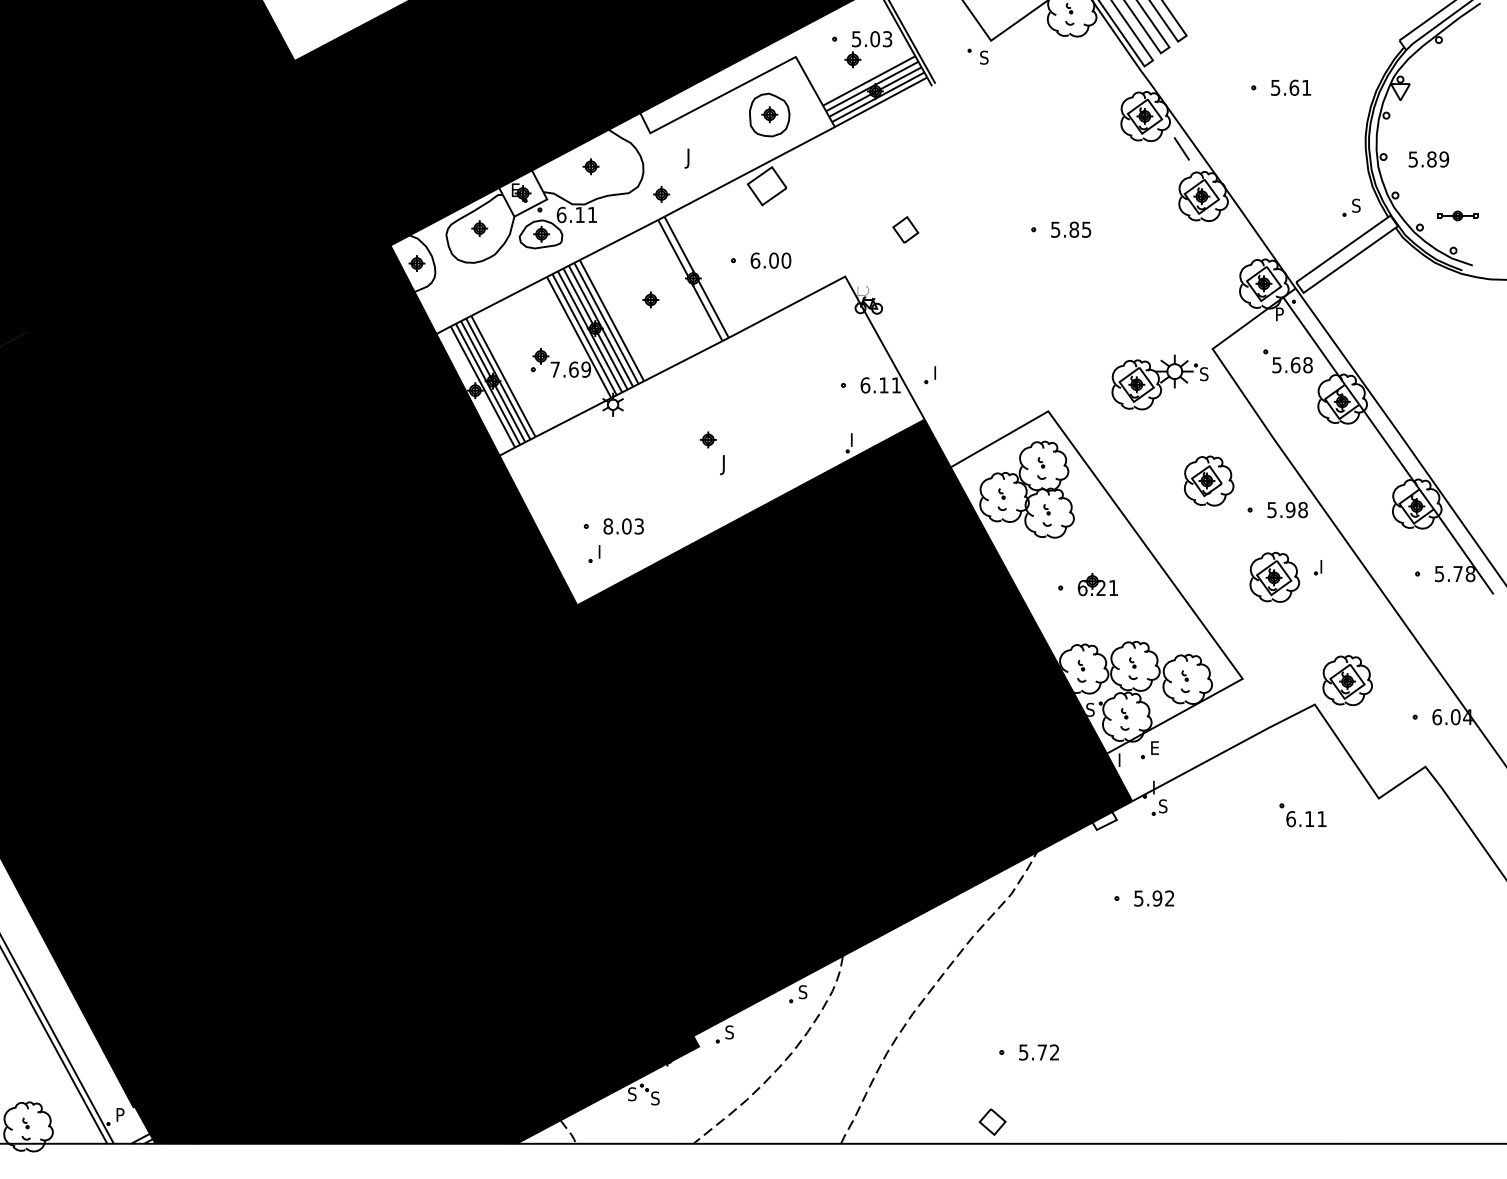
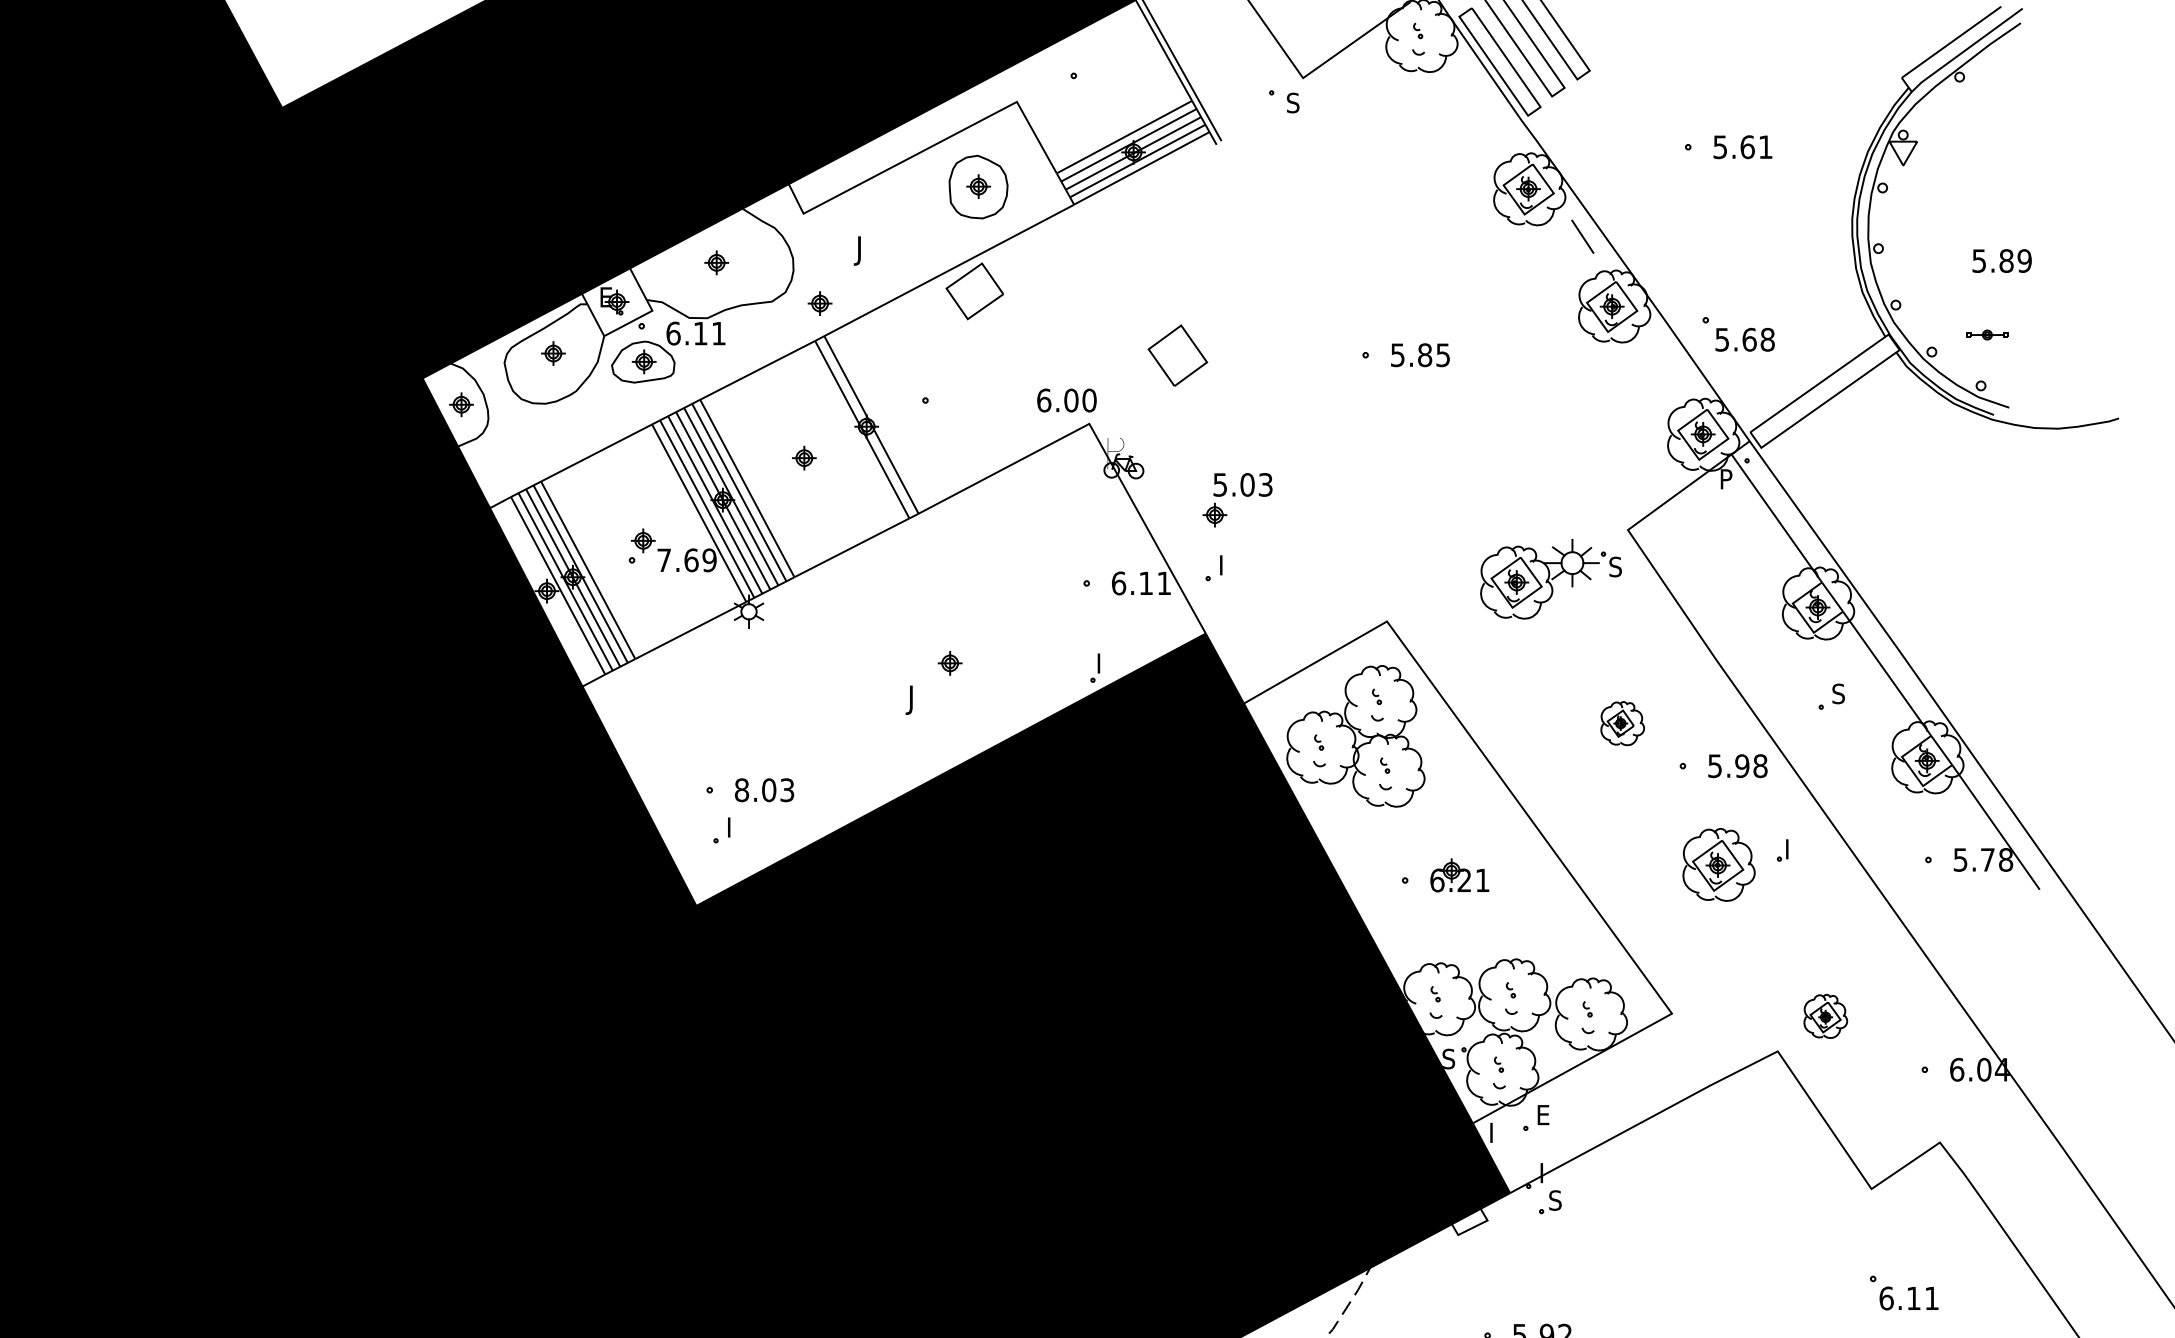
part: (868, 49) -> (1237, 499), moved
text: (1428, 159) -> (2001, 261), moved
part: (1351, 207) -> (1831, 696), moved
part: (1457, 215) -> (1986, 334), size x0.7
part: (905, 229) -> (1177, 354), size x1.6
text: (770, 260) -> (1066, 400), moved
part: (1287, 361) -> (1737, 334), moved
part: (707, 439) -> (948, 662), moved
part: (1208, 480) -> (1621, 722), size x0.6
part: (1347, 680) -> (1825, 1016), size x0.6
part: (1302, 815) -> (1903, 1293), moved

